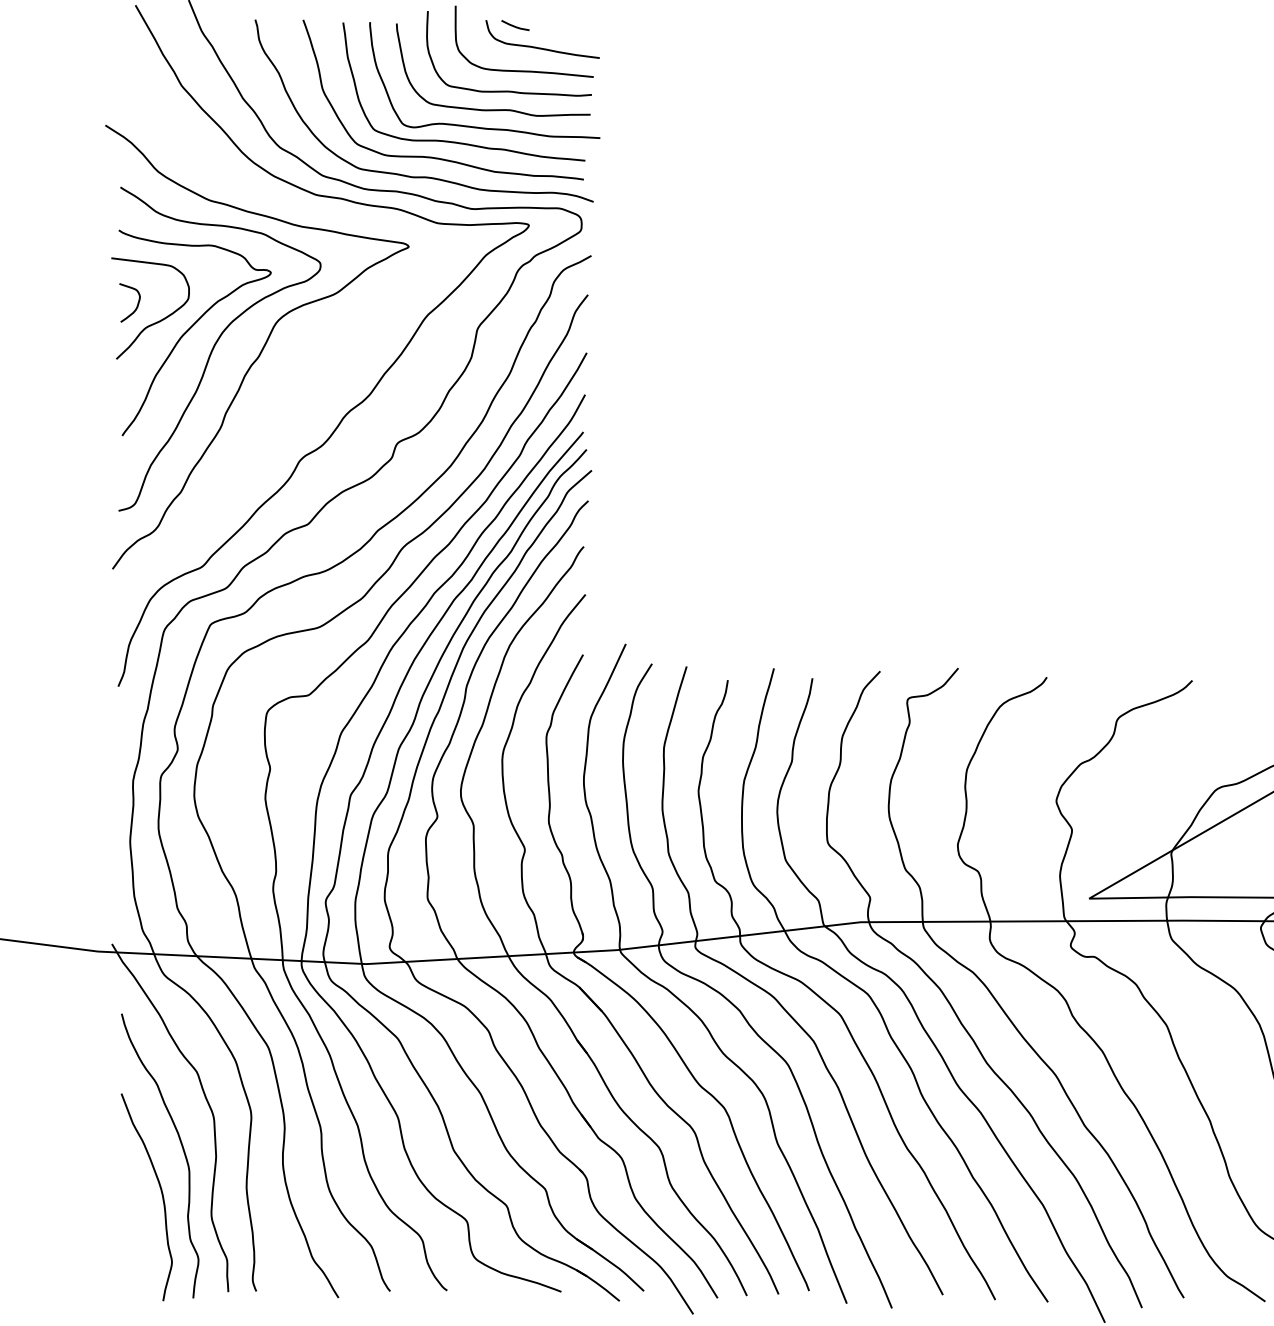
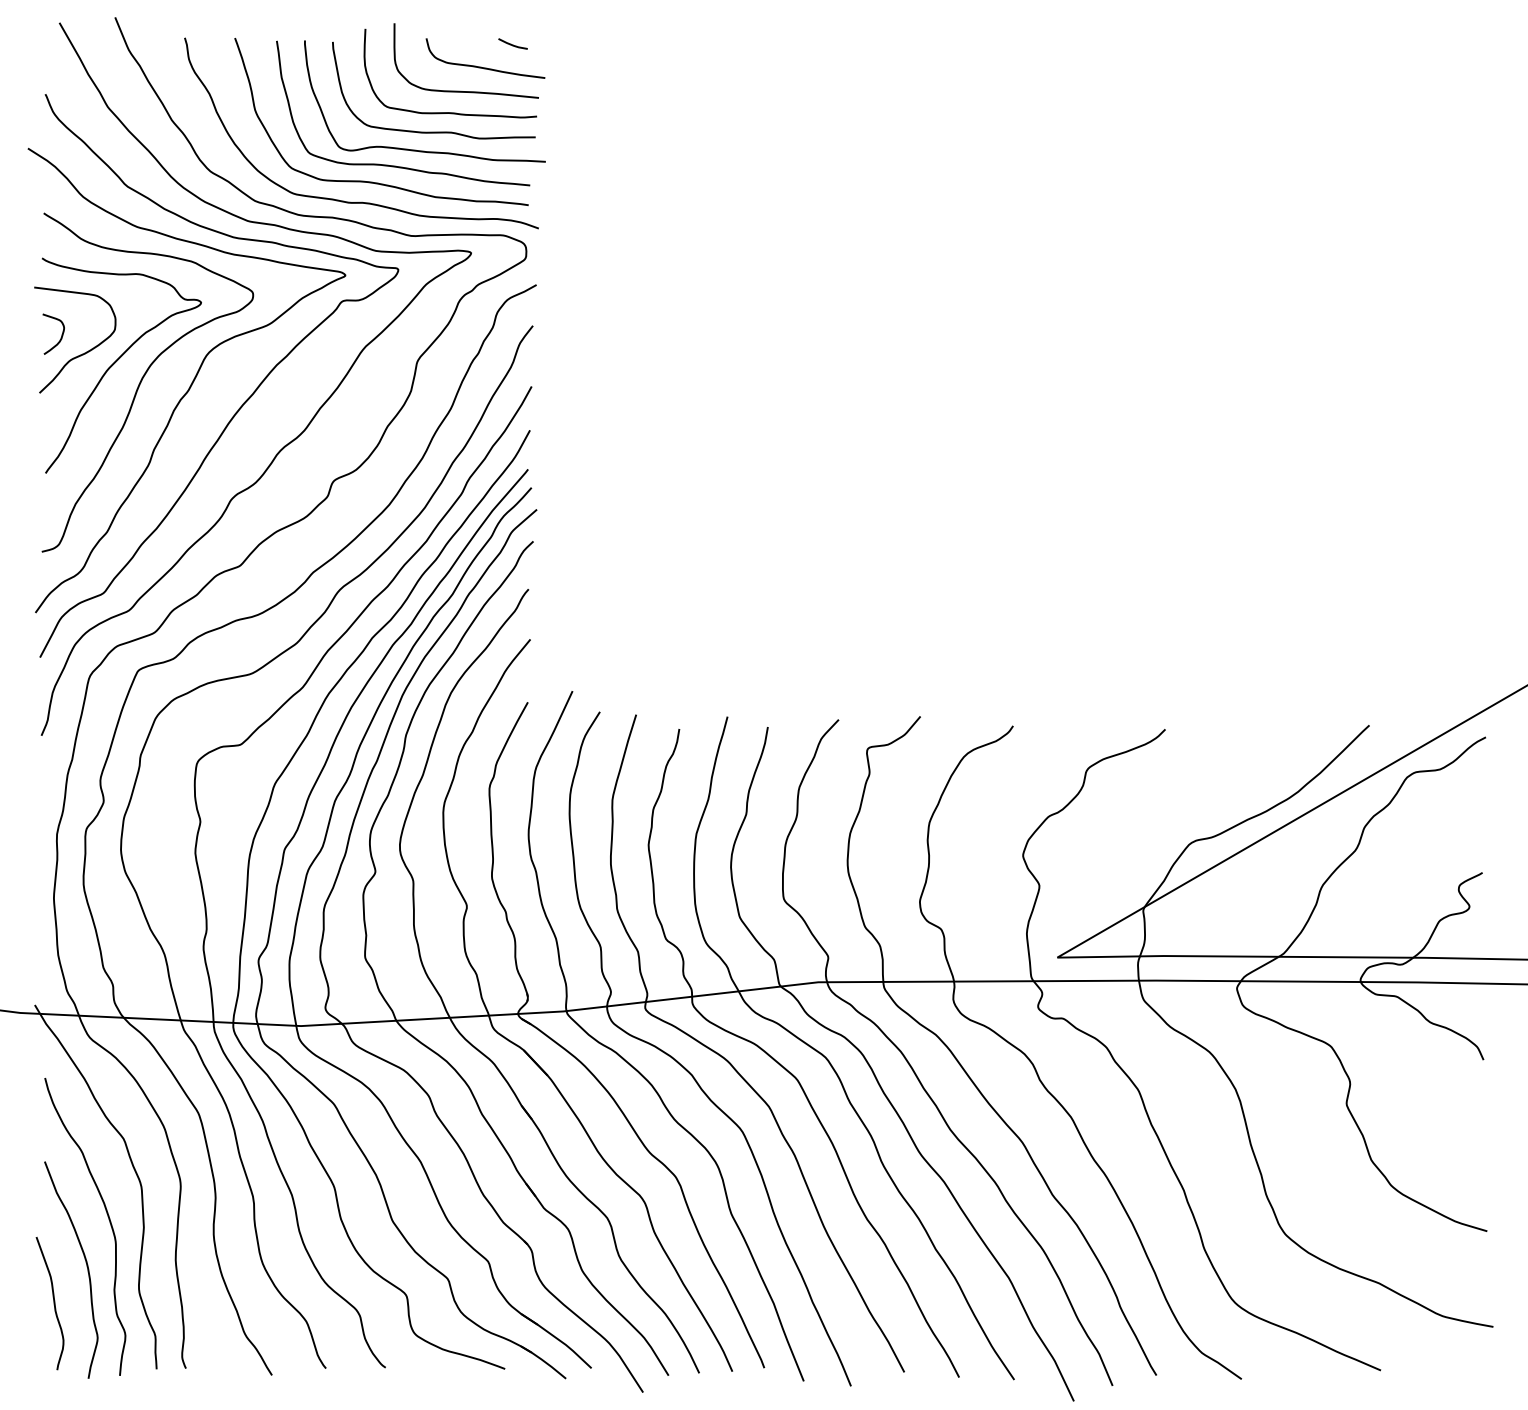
line: (513, 25) -> (511, 43), moved
curve: (313, 366) -> (245, 400), added
curve: (129, 1229) -> (53, 1303), added

